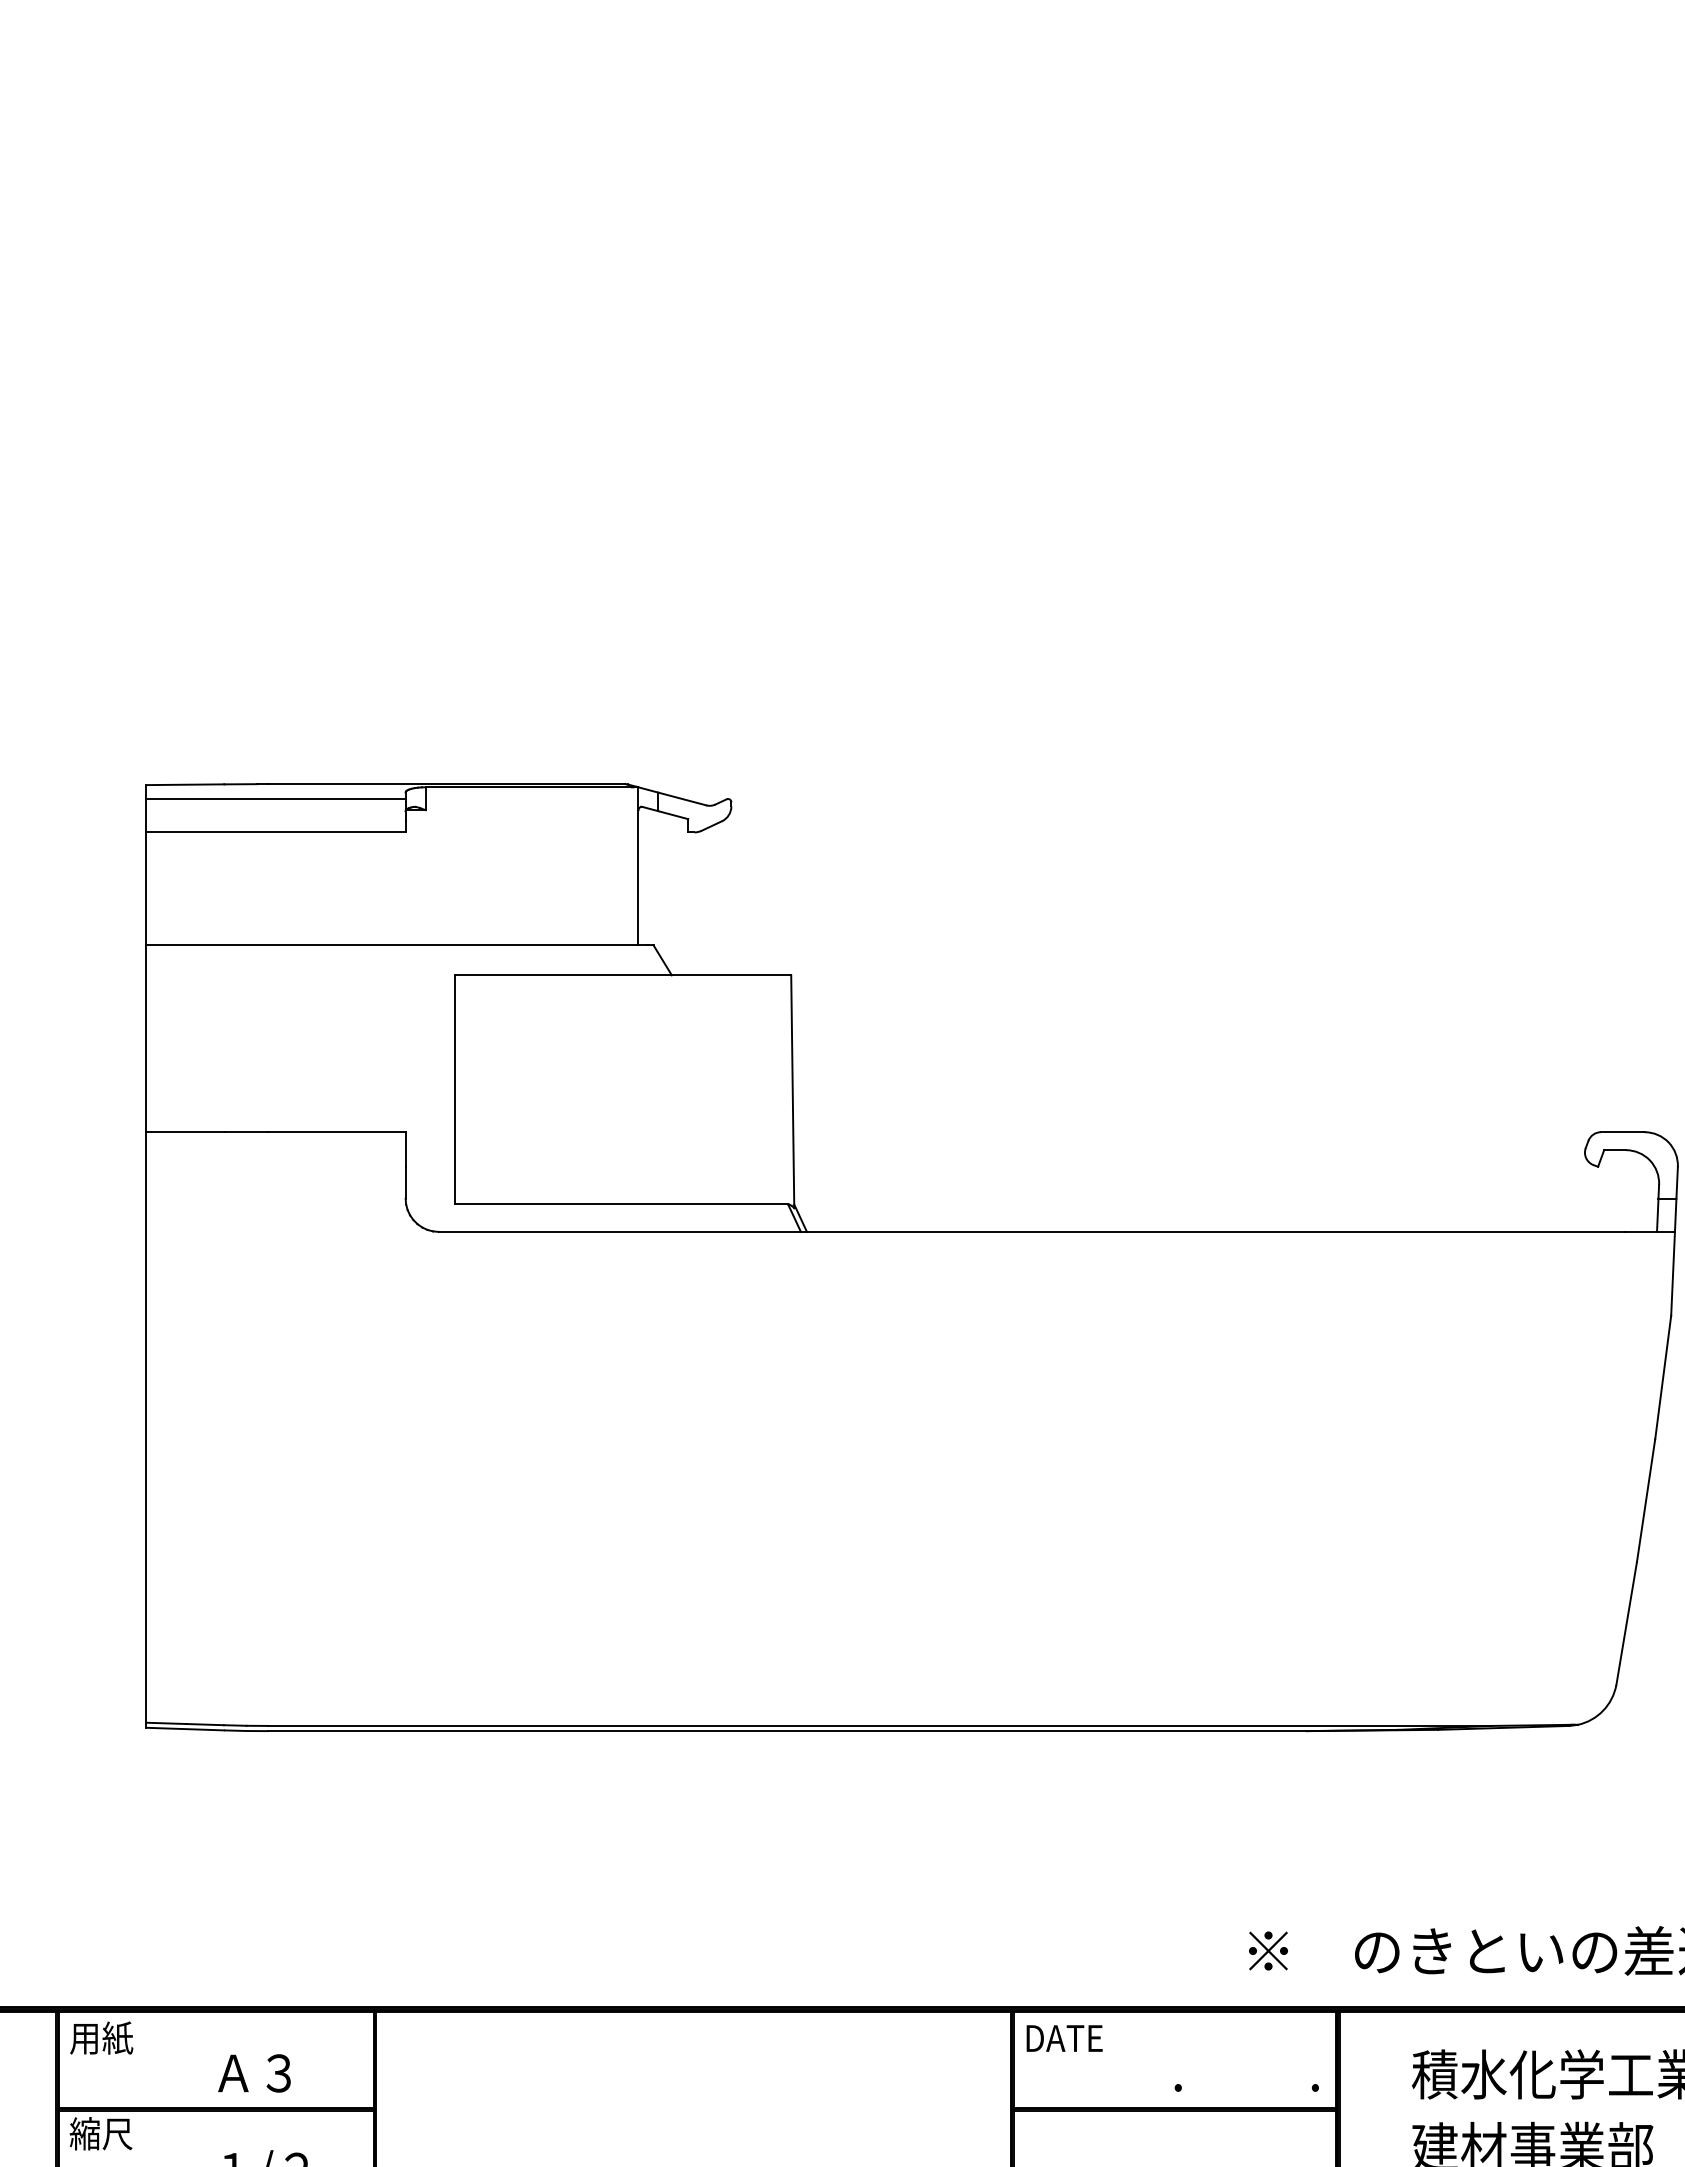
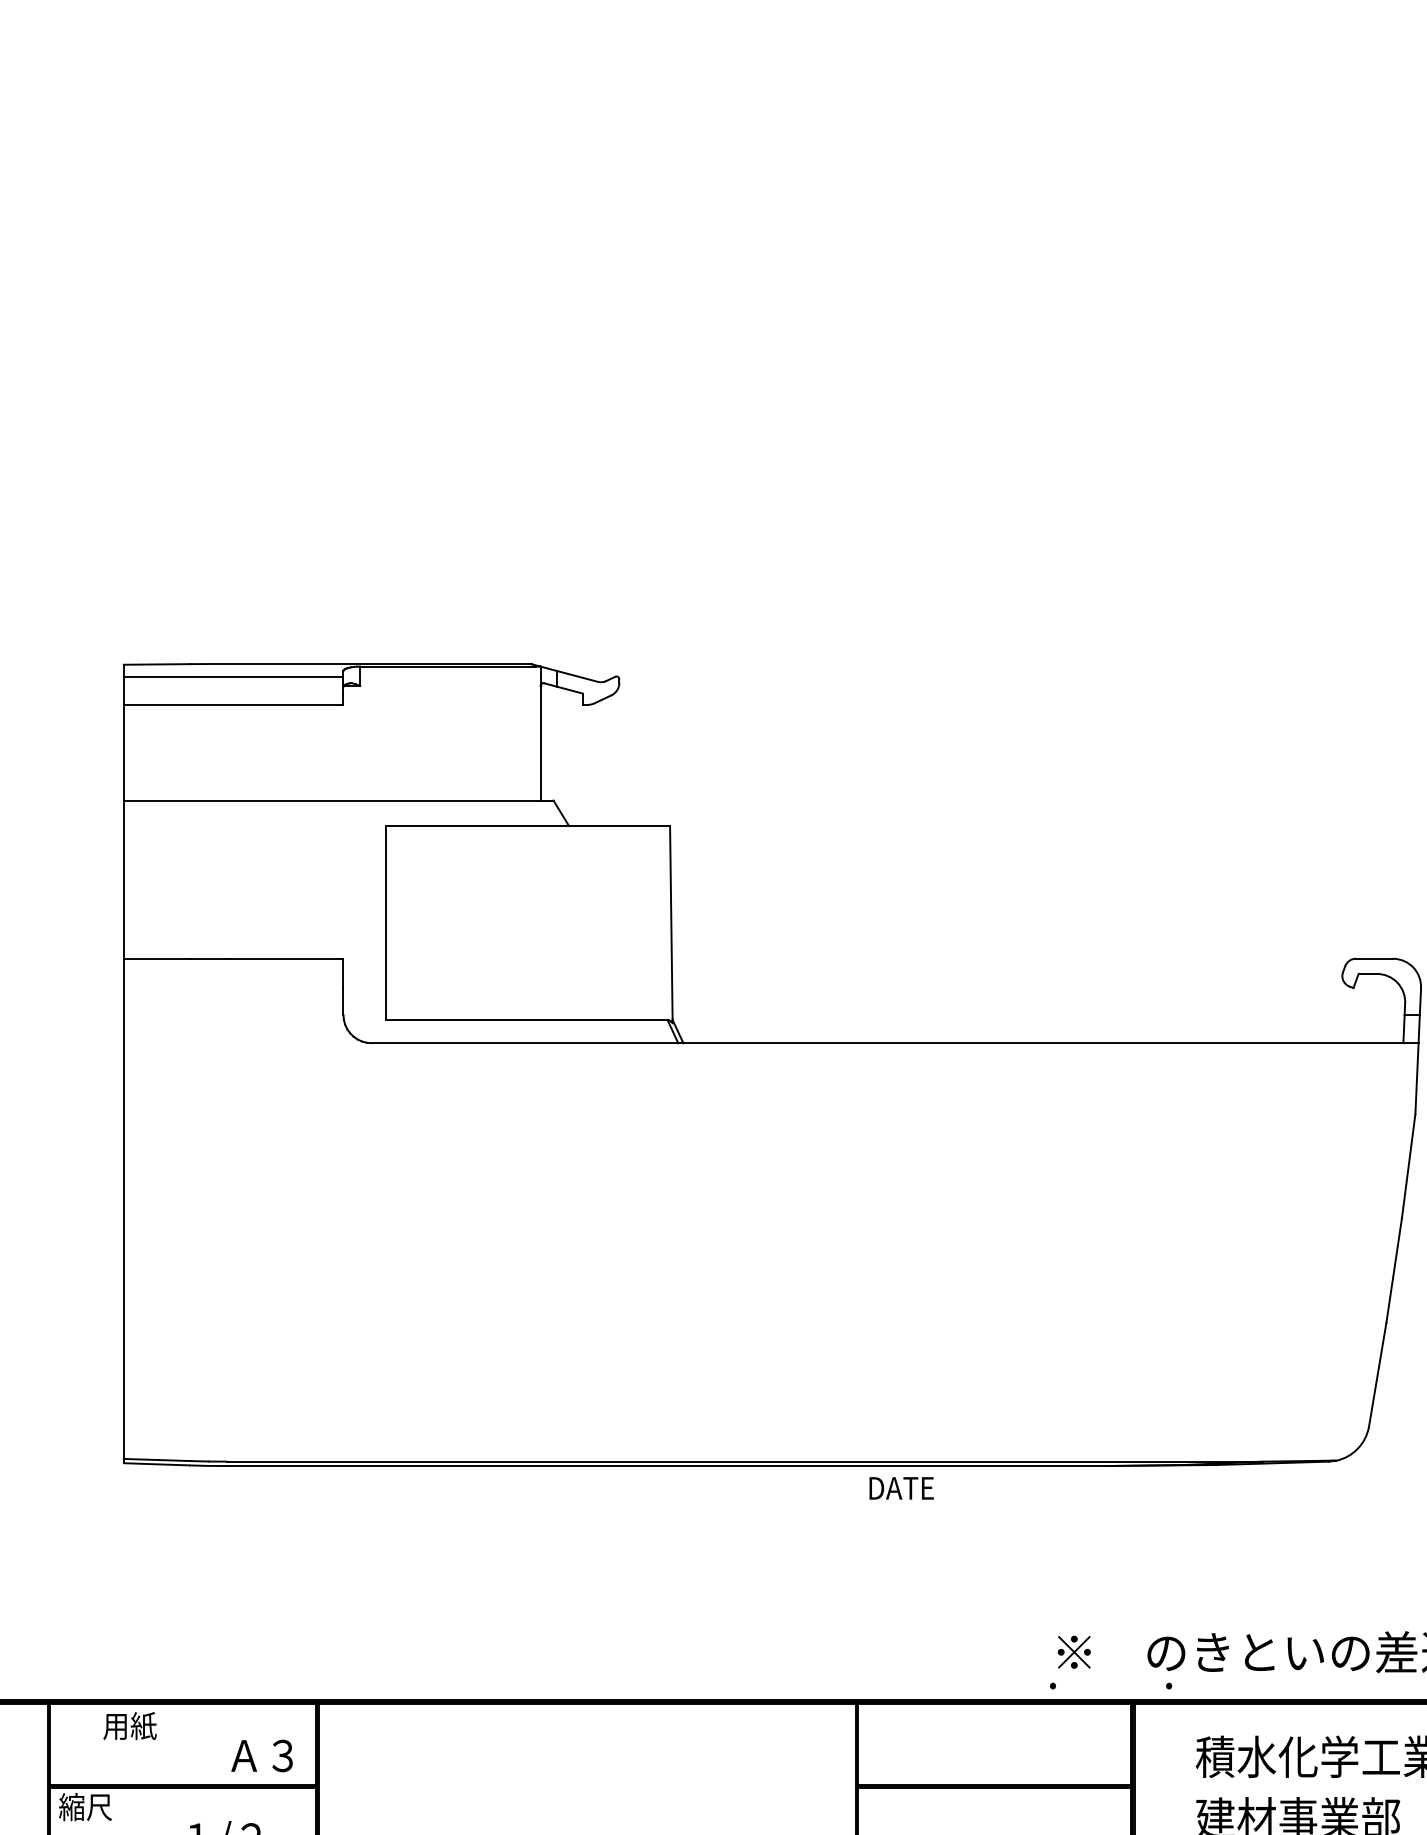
text: (101, 2037) -> (129, 1725), moved
text: (1064, 2038) -> (901, 1488), moved
text: (254, 2073) -> (262, 1756), moved
text: (1246, 2087) -> (1110, 1685), moved

